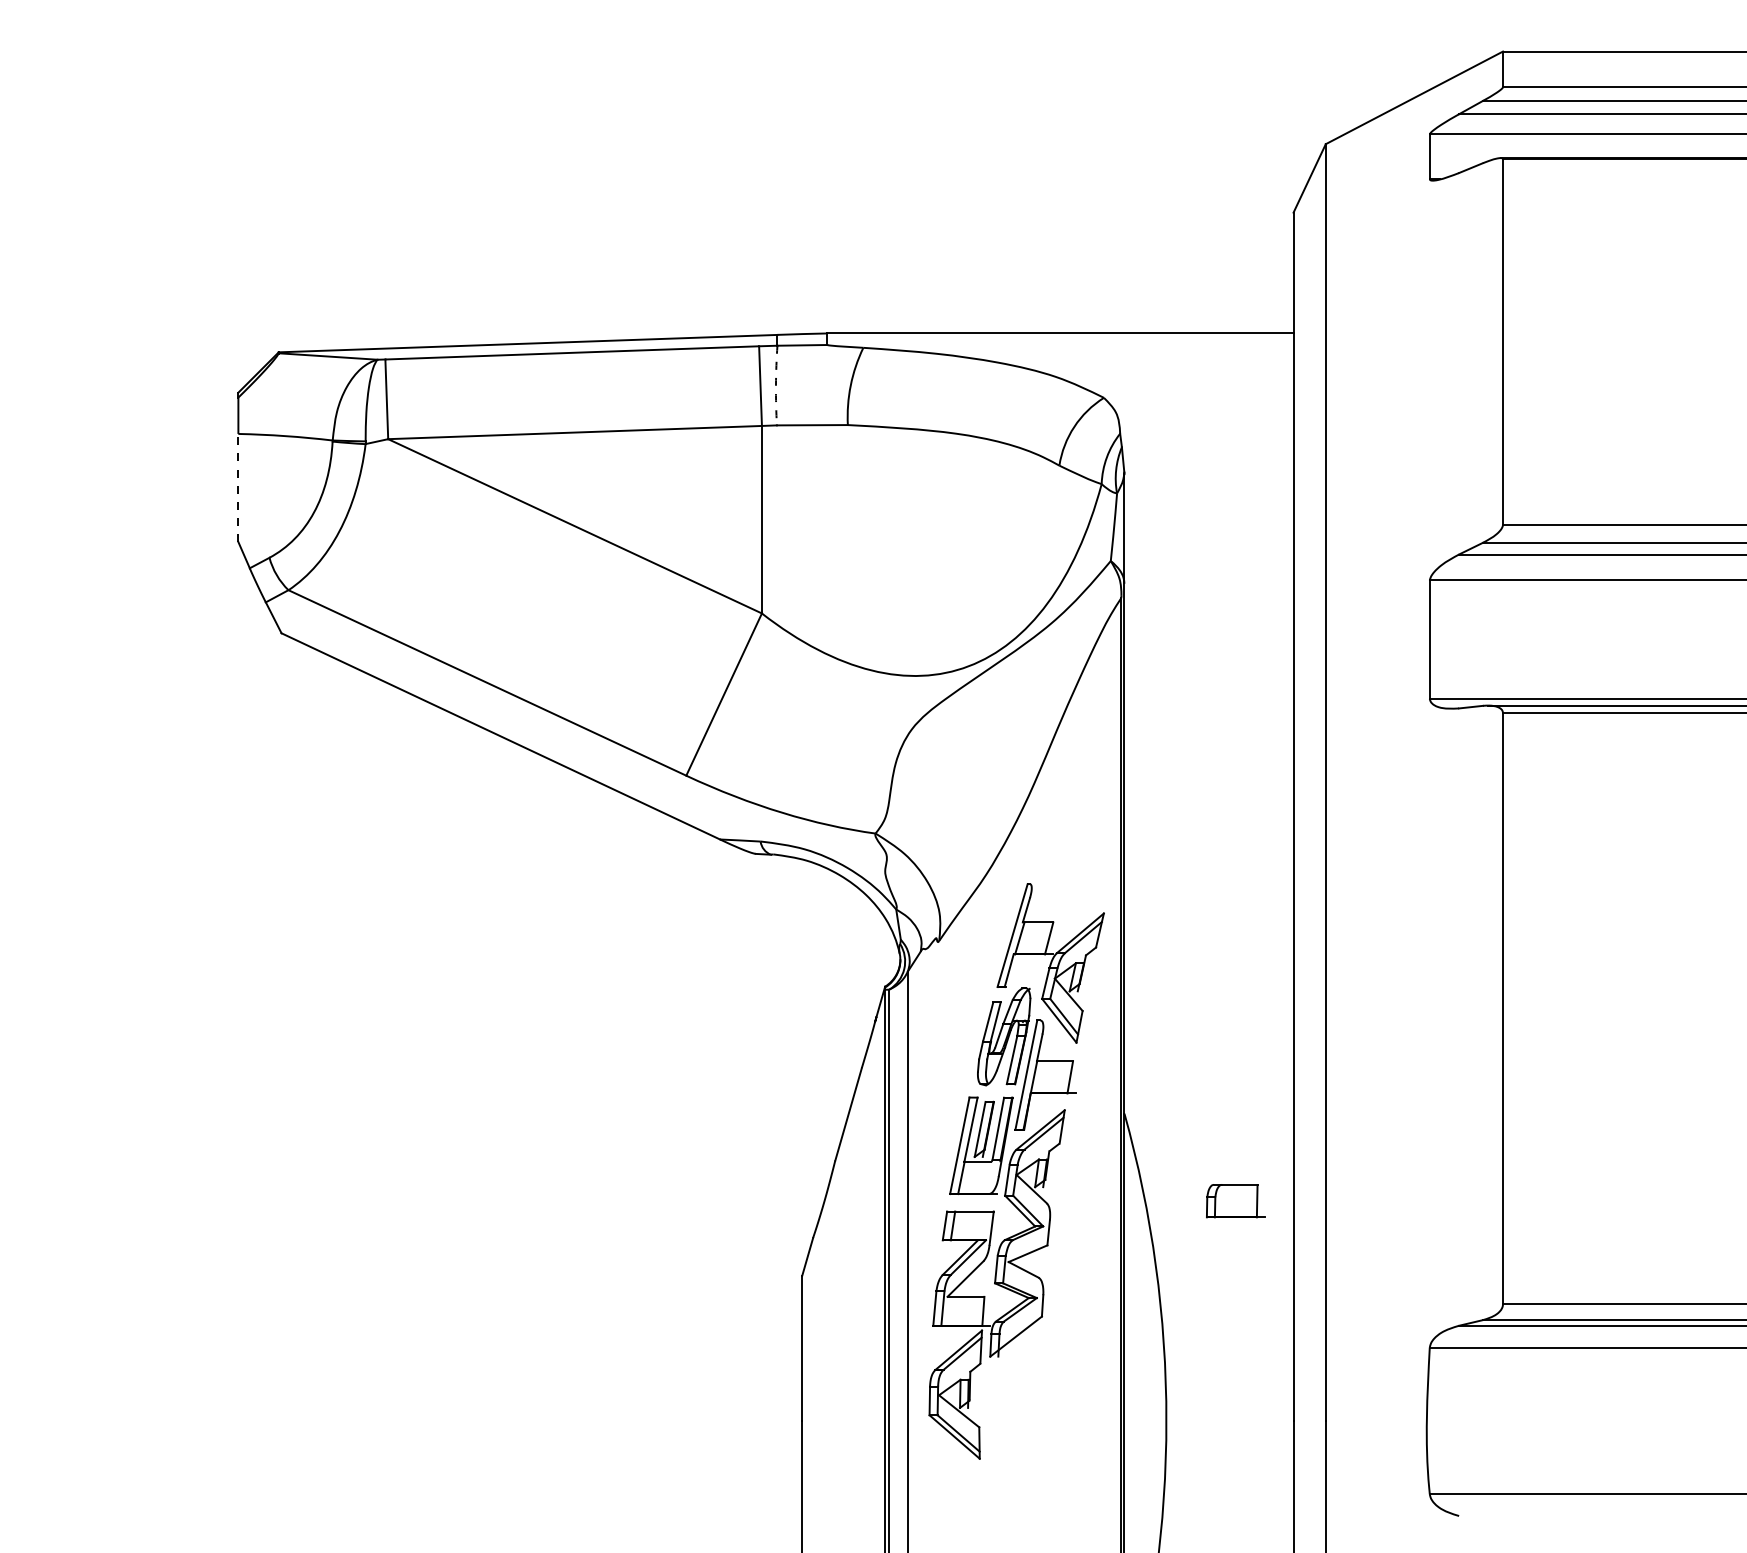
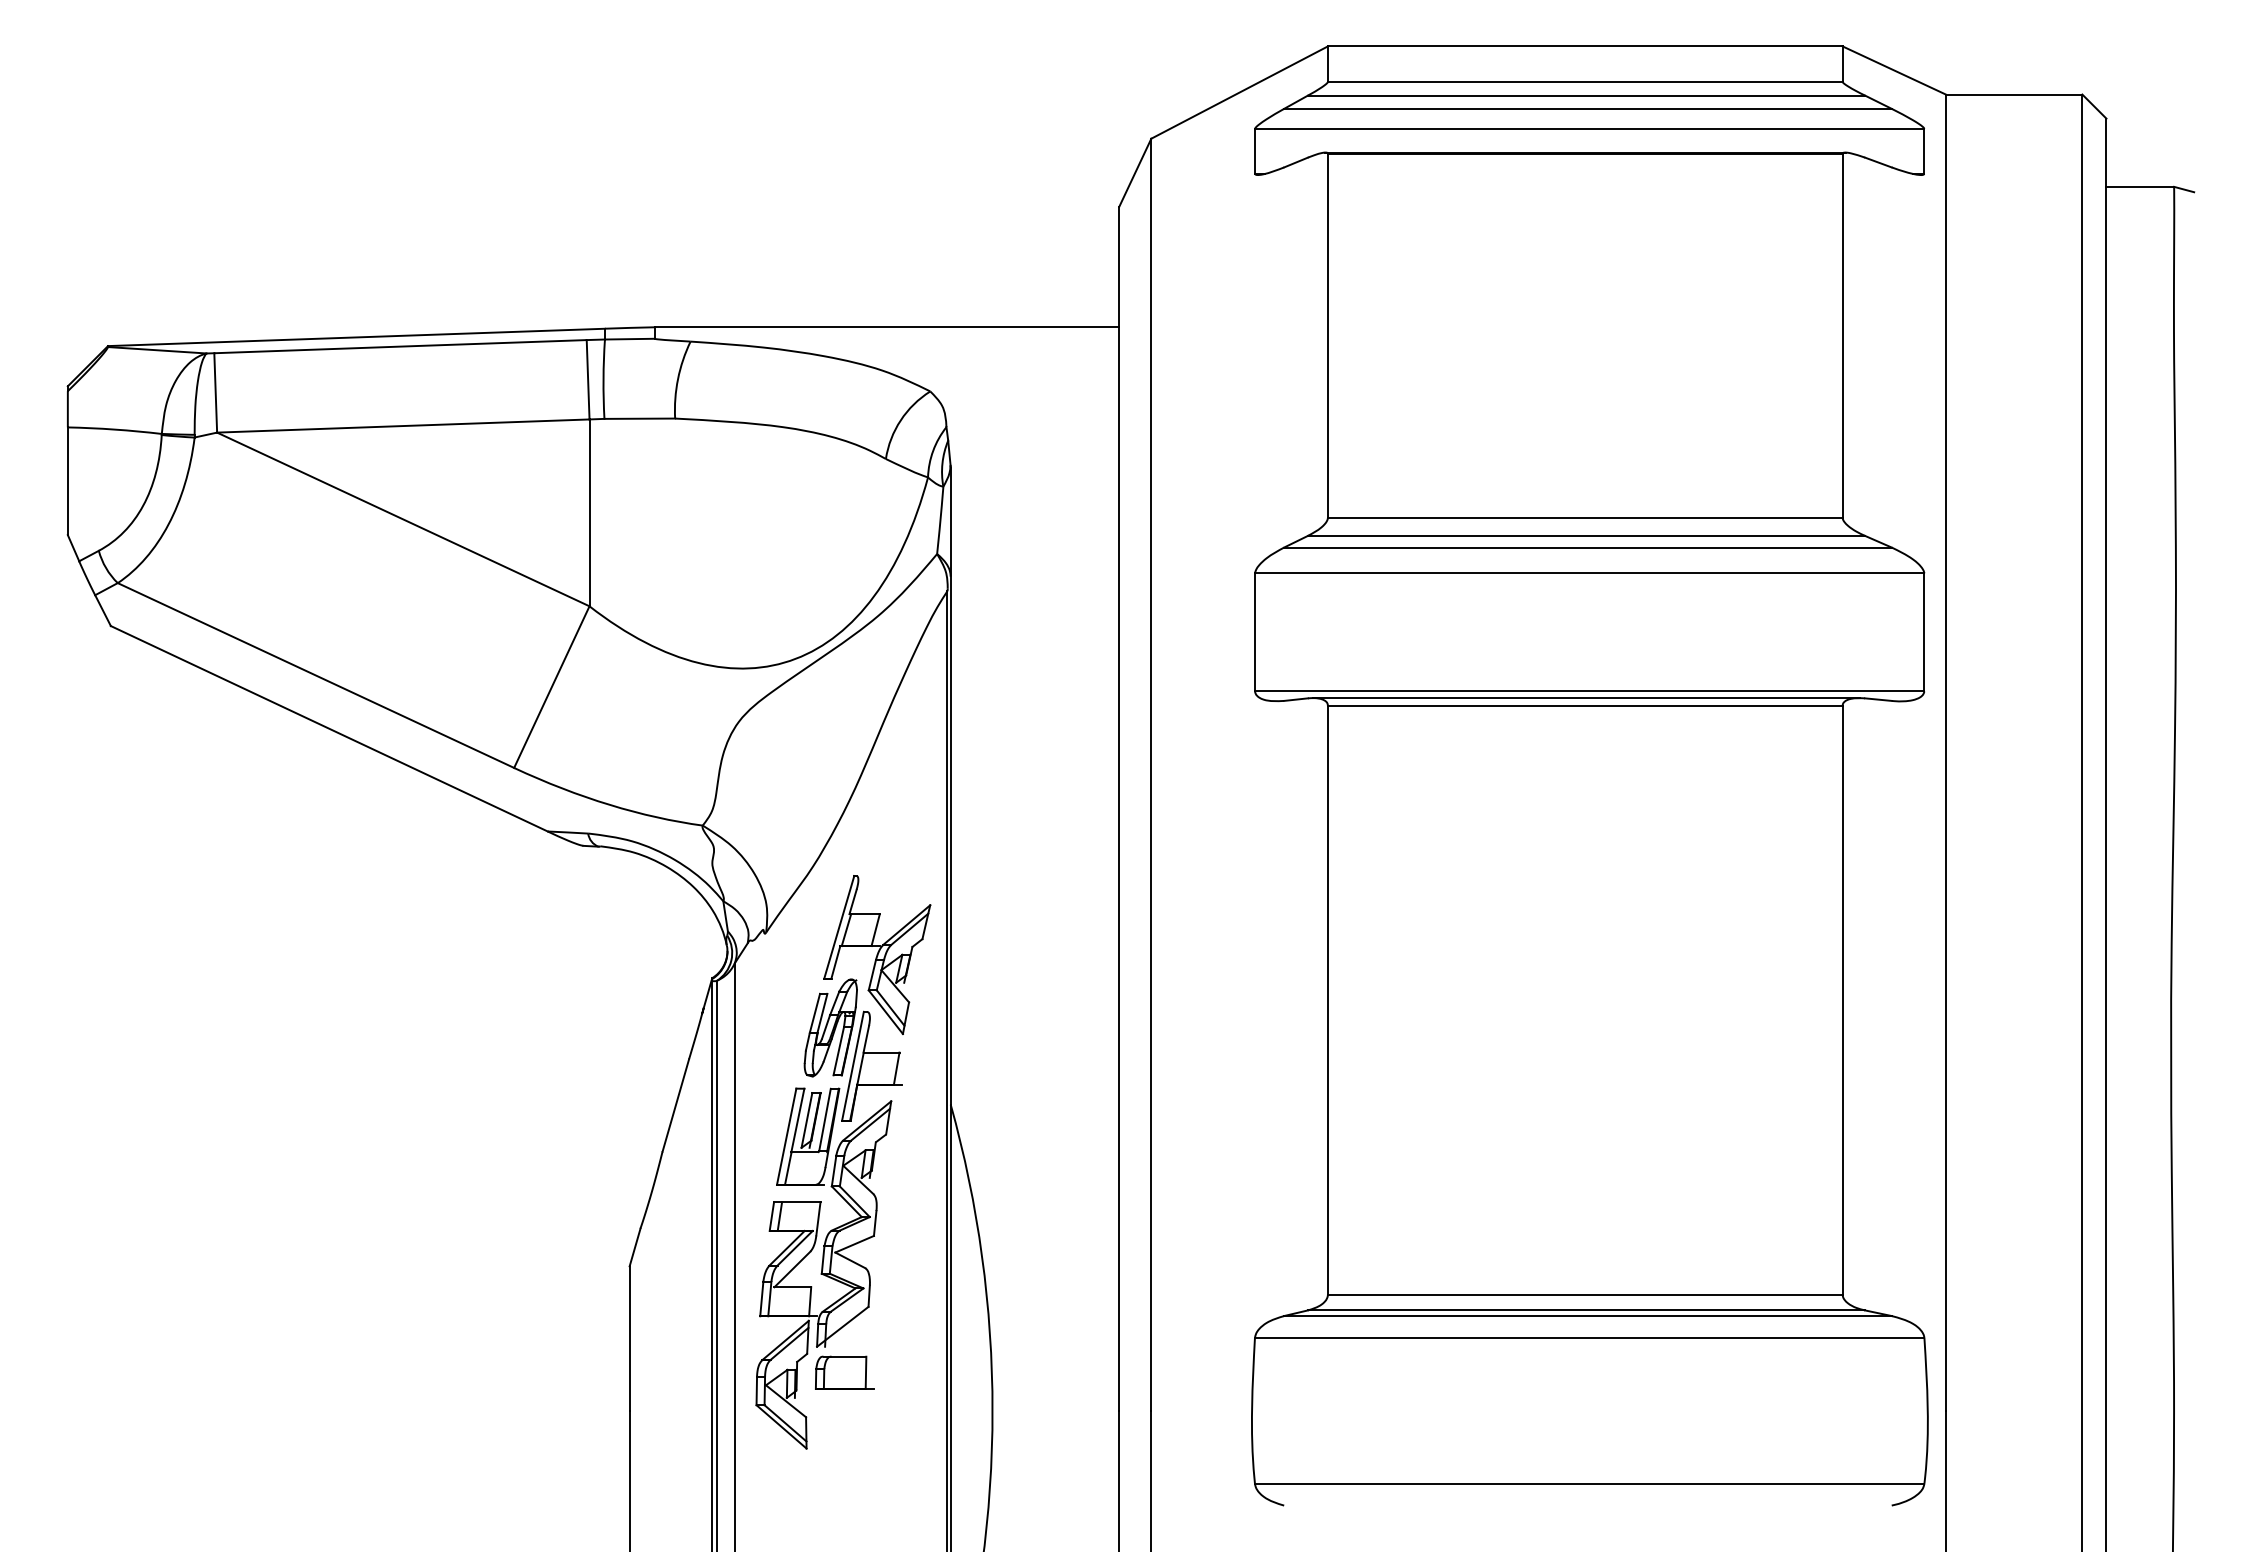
arc: (775, 385) -> (603, 379), dashed -> solid
line: (238, 488) -> (67, 481), dashed -> solid
part: (1235, 1200) -> (844, 1372), moved

